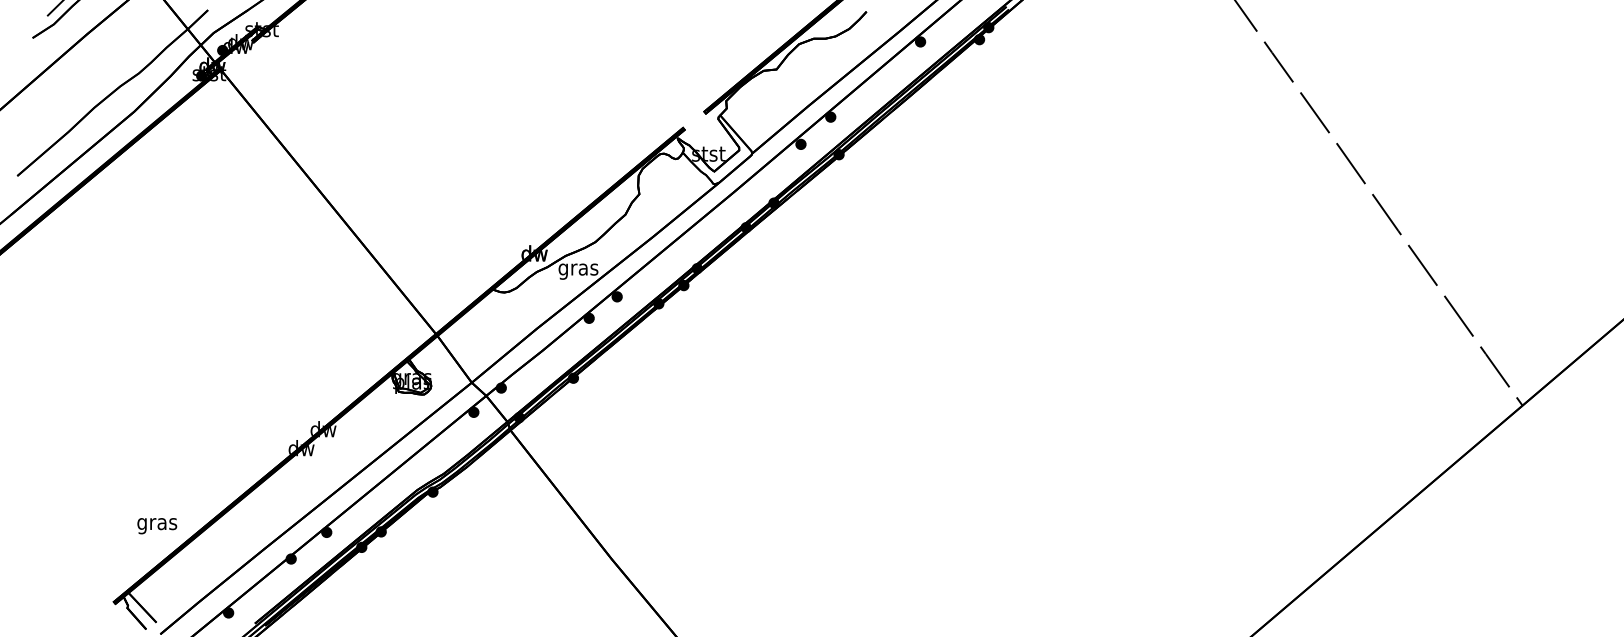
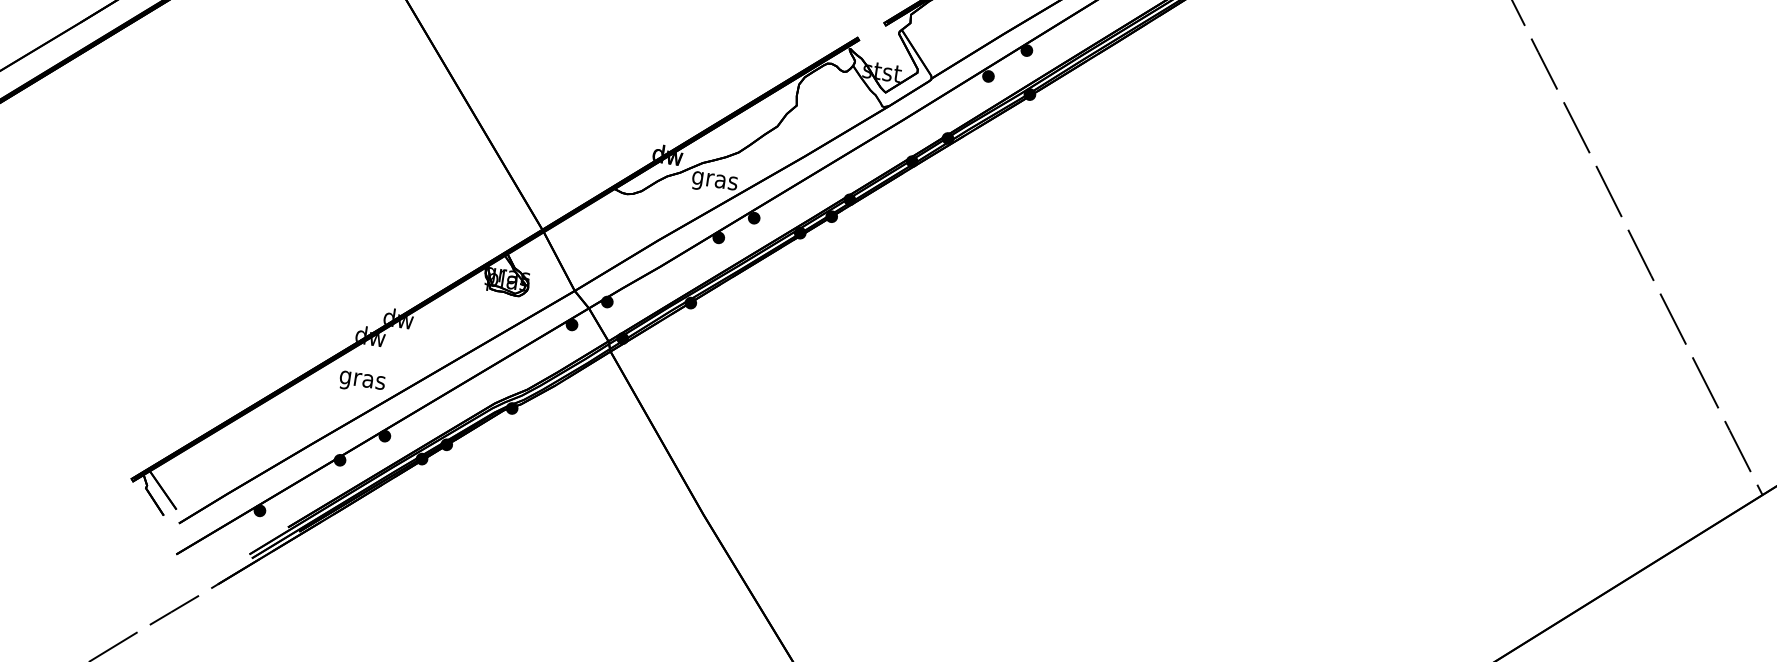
text: (157, 526) -> (362, 383), moved

